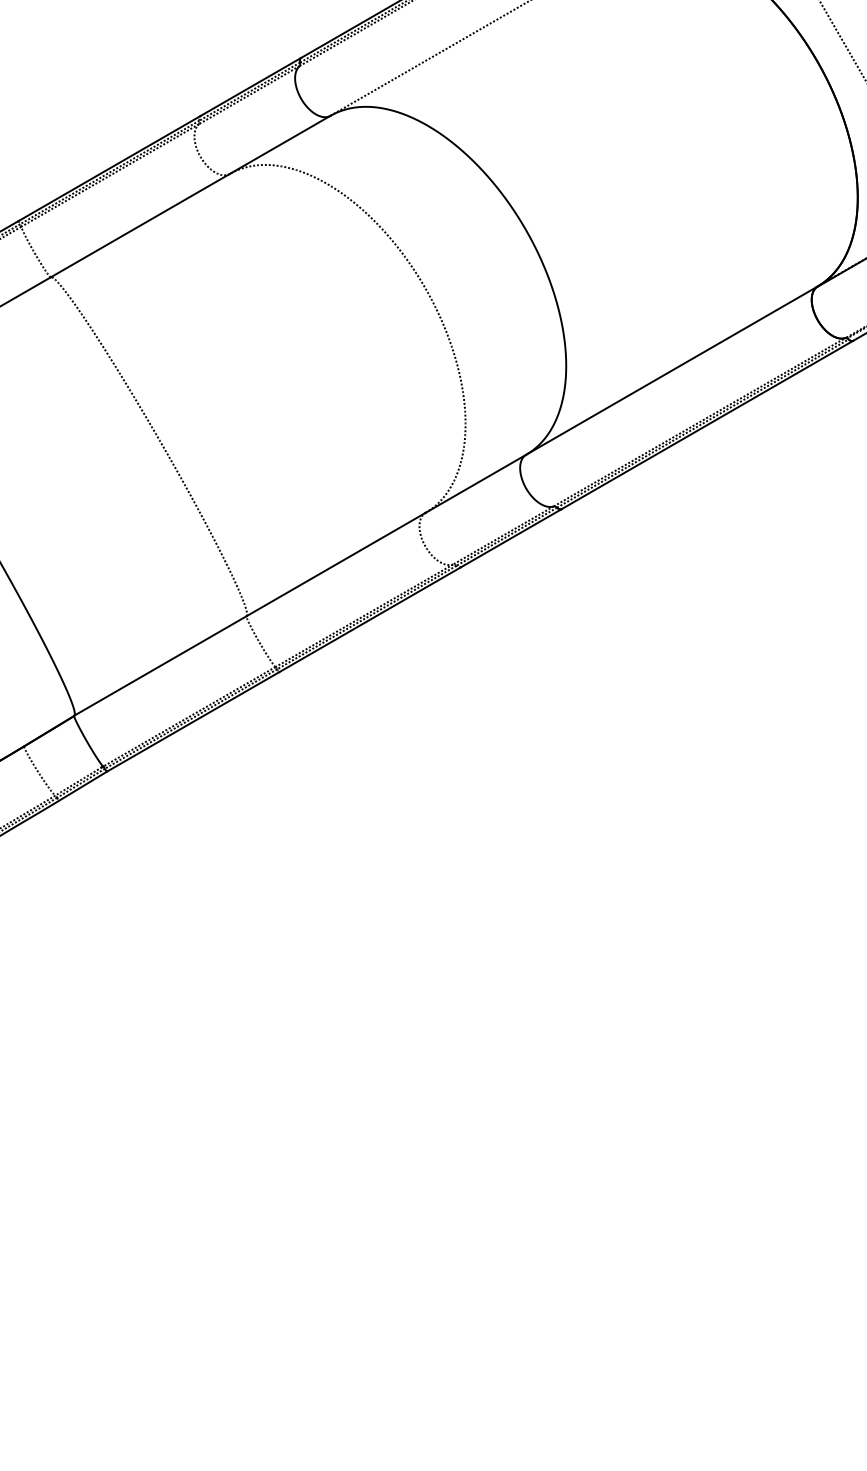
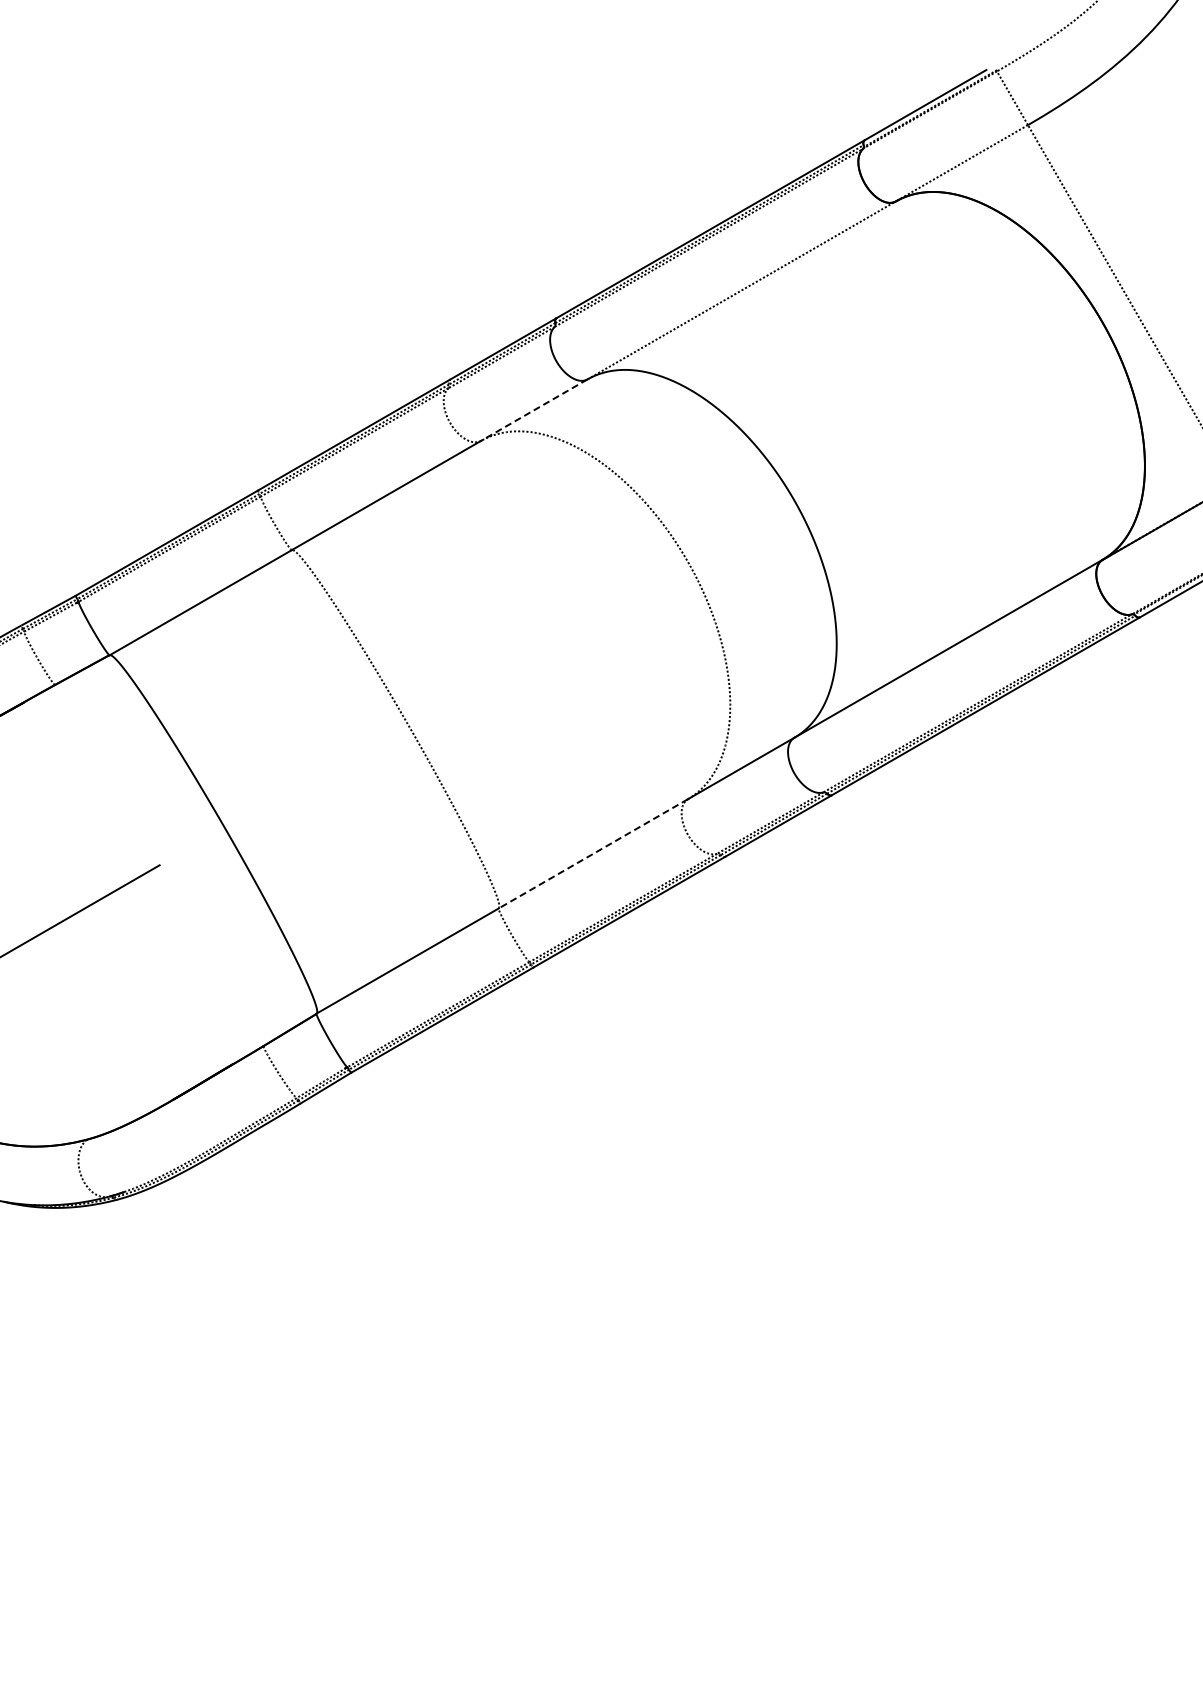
line: (279, 145) -> (533, 410), solid -> dashed
line: (335, 565) -> (592, 854), solid -> dashed

